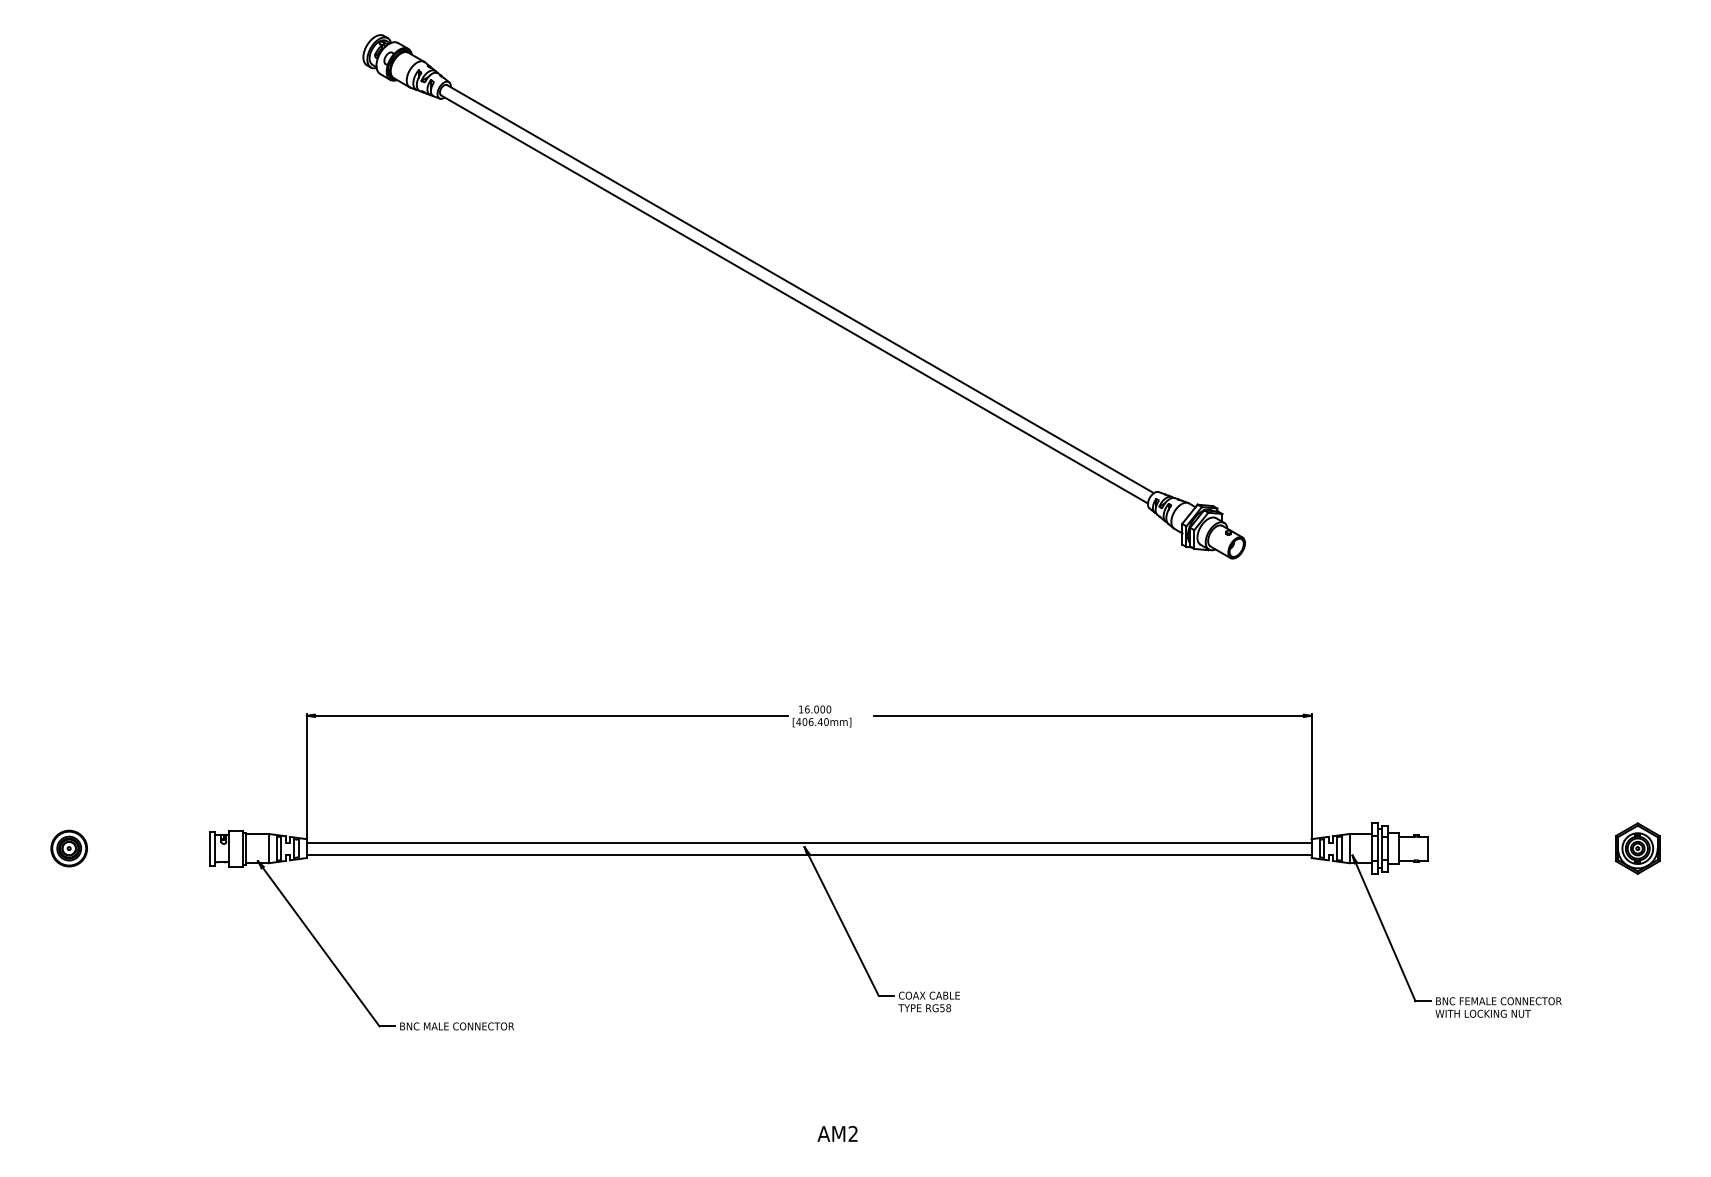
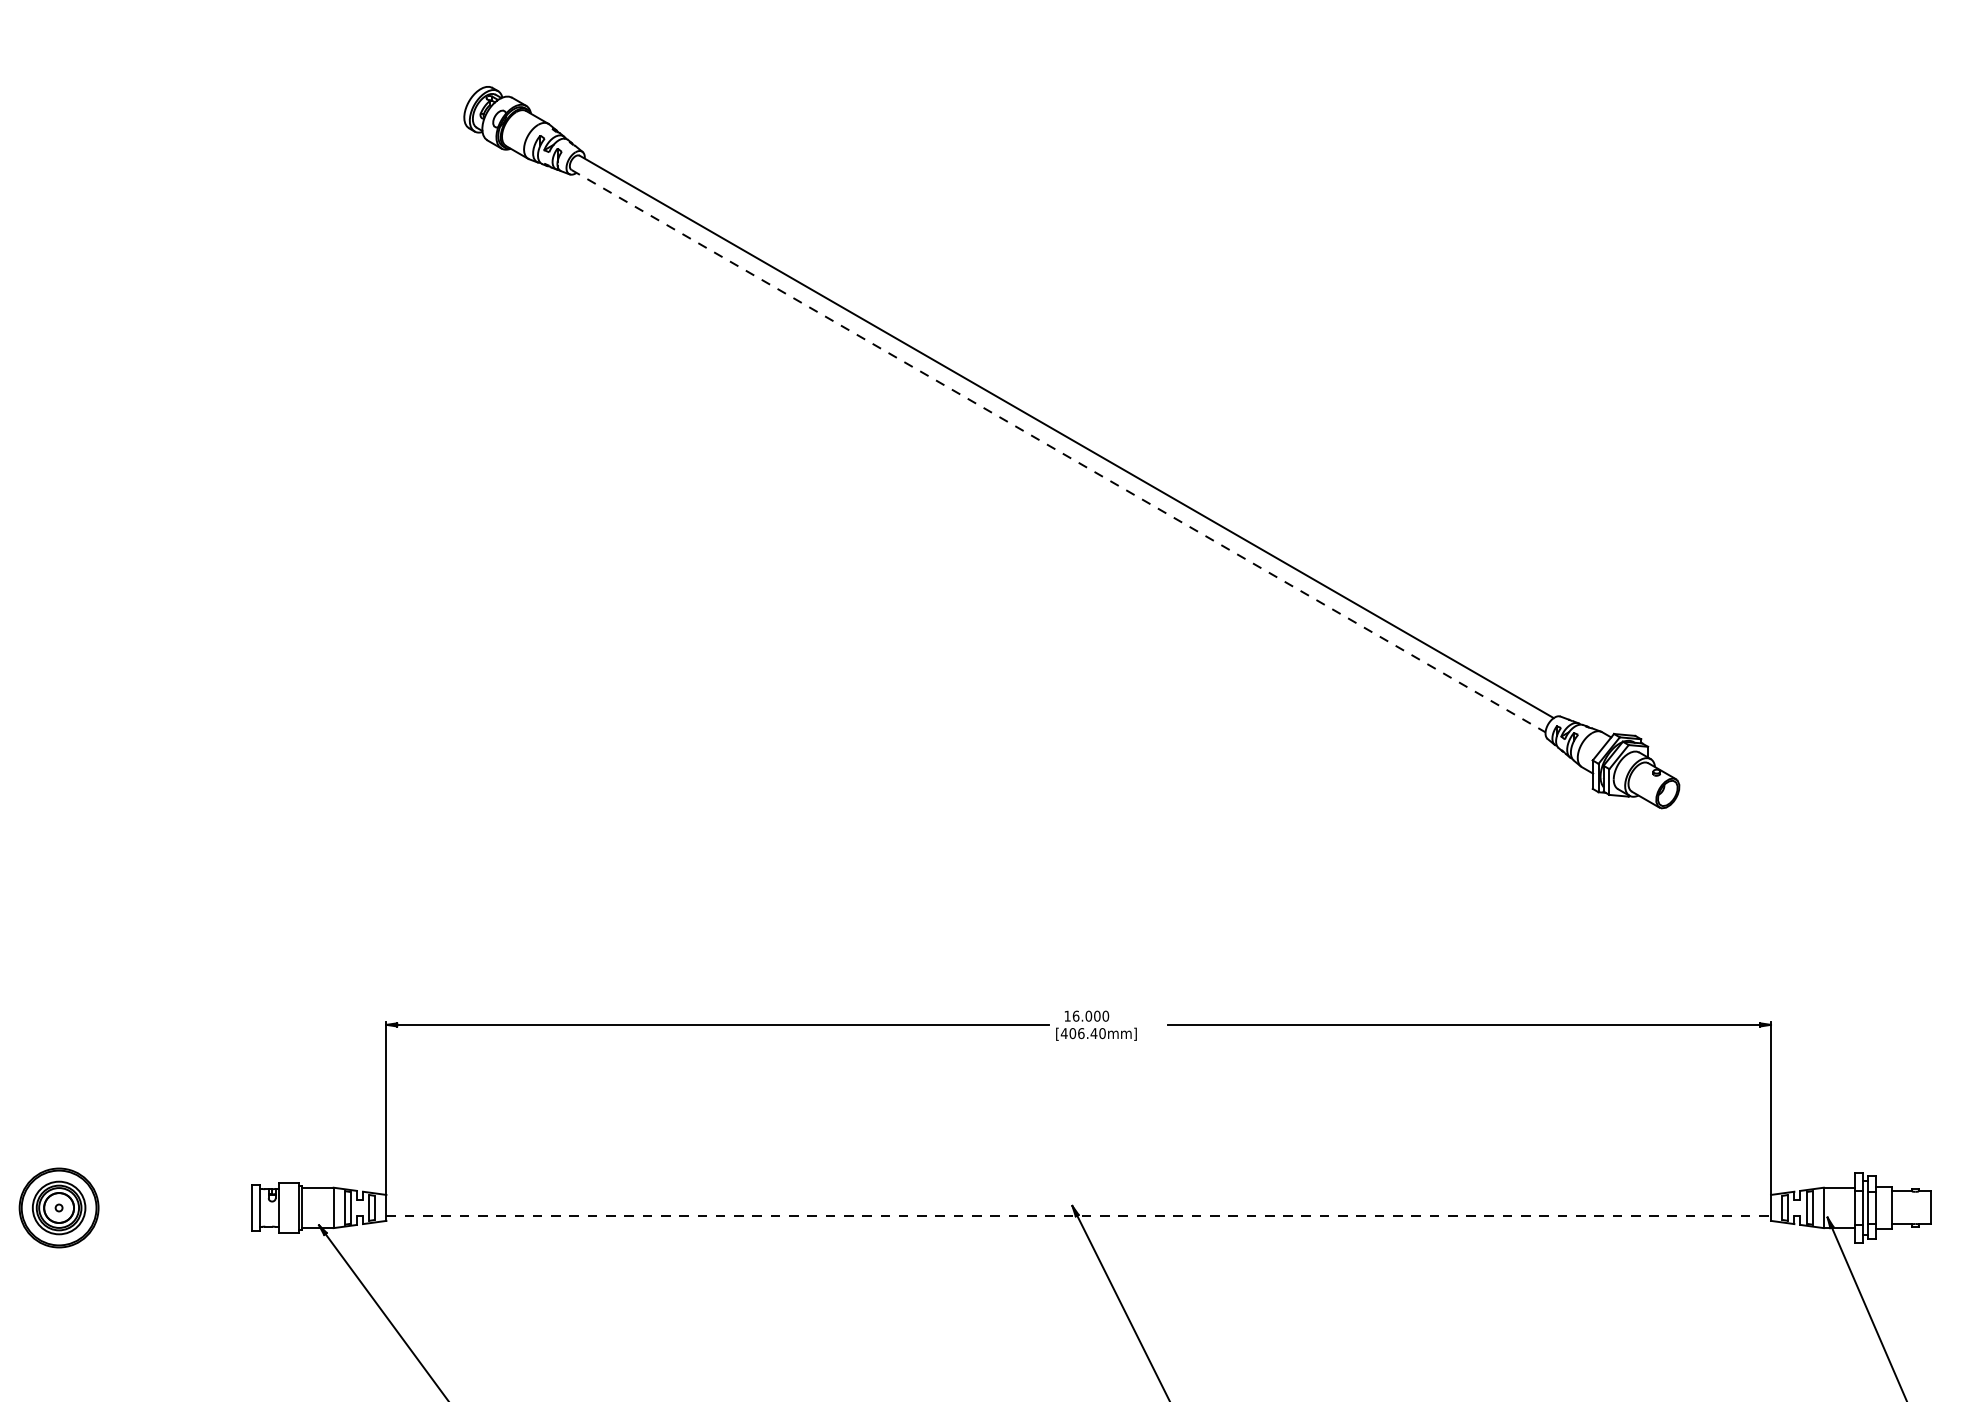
line: (795, 299) -> (1059, 451), solid -> dashed
line: (808, 842) -> (1077, 1199), removed
part: (68, 848) -> (57, 1207), size x1.6
line: (809, 854) -> (1079, 1216), solid -> dashed

